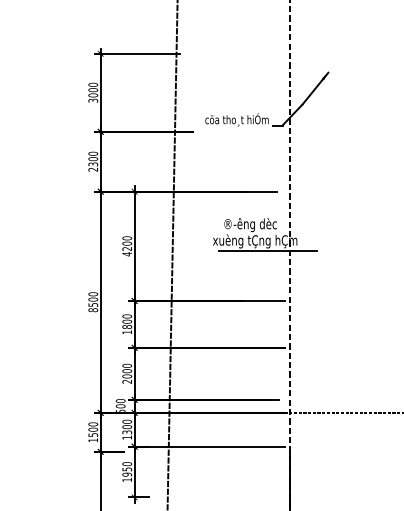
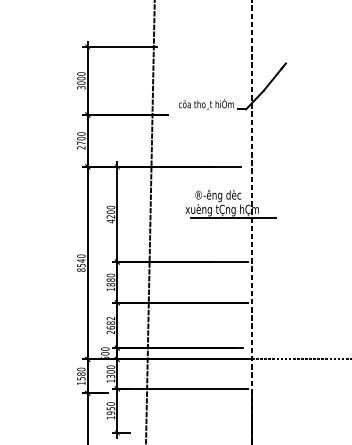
text: (93, 164) -> (81, 143), 2300 -> 2700
text: (93, 299) -> (81, 260), 8500 -> 8540
text: (126, 321) -> (110, 279), 1800 -> 1880
text: (126, 370) -> (110, 322), 2000 -> 2682
text: (92, 429) -> (80, 373), 1500 -> 1580

